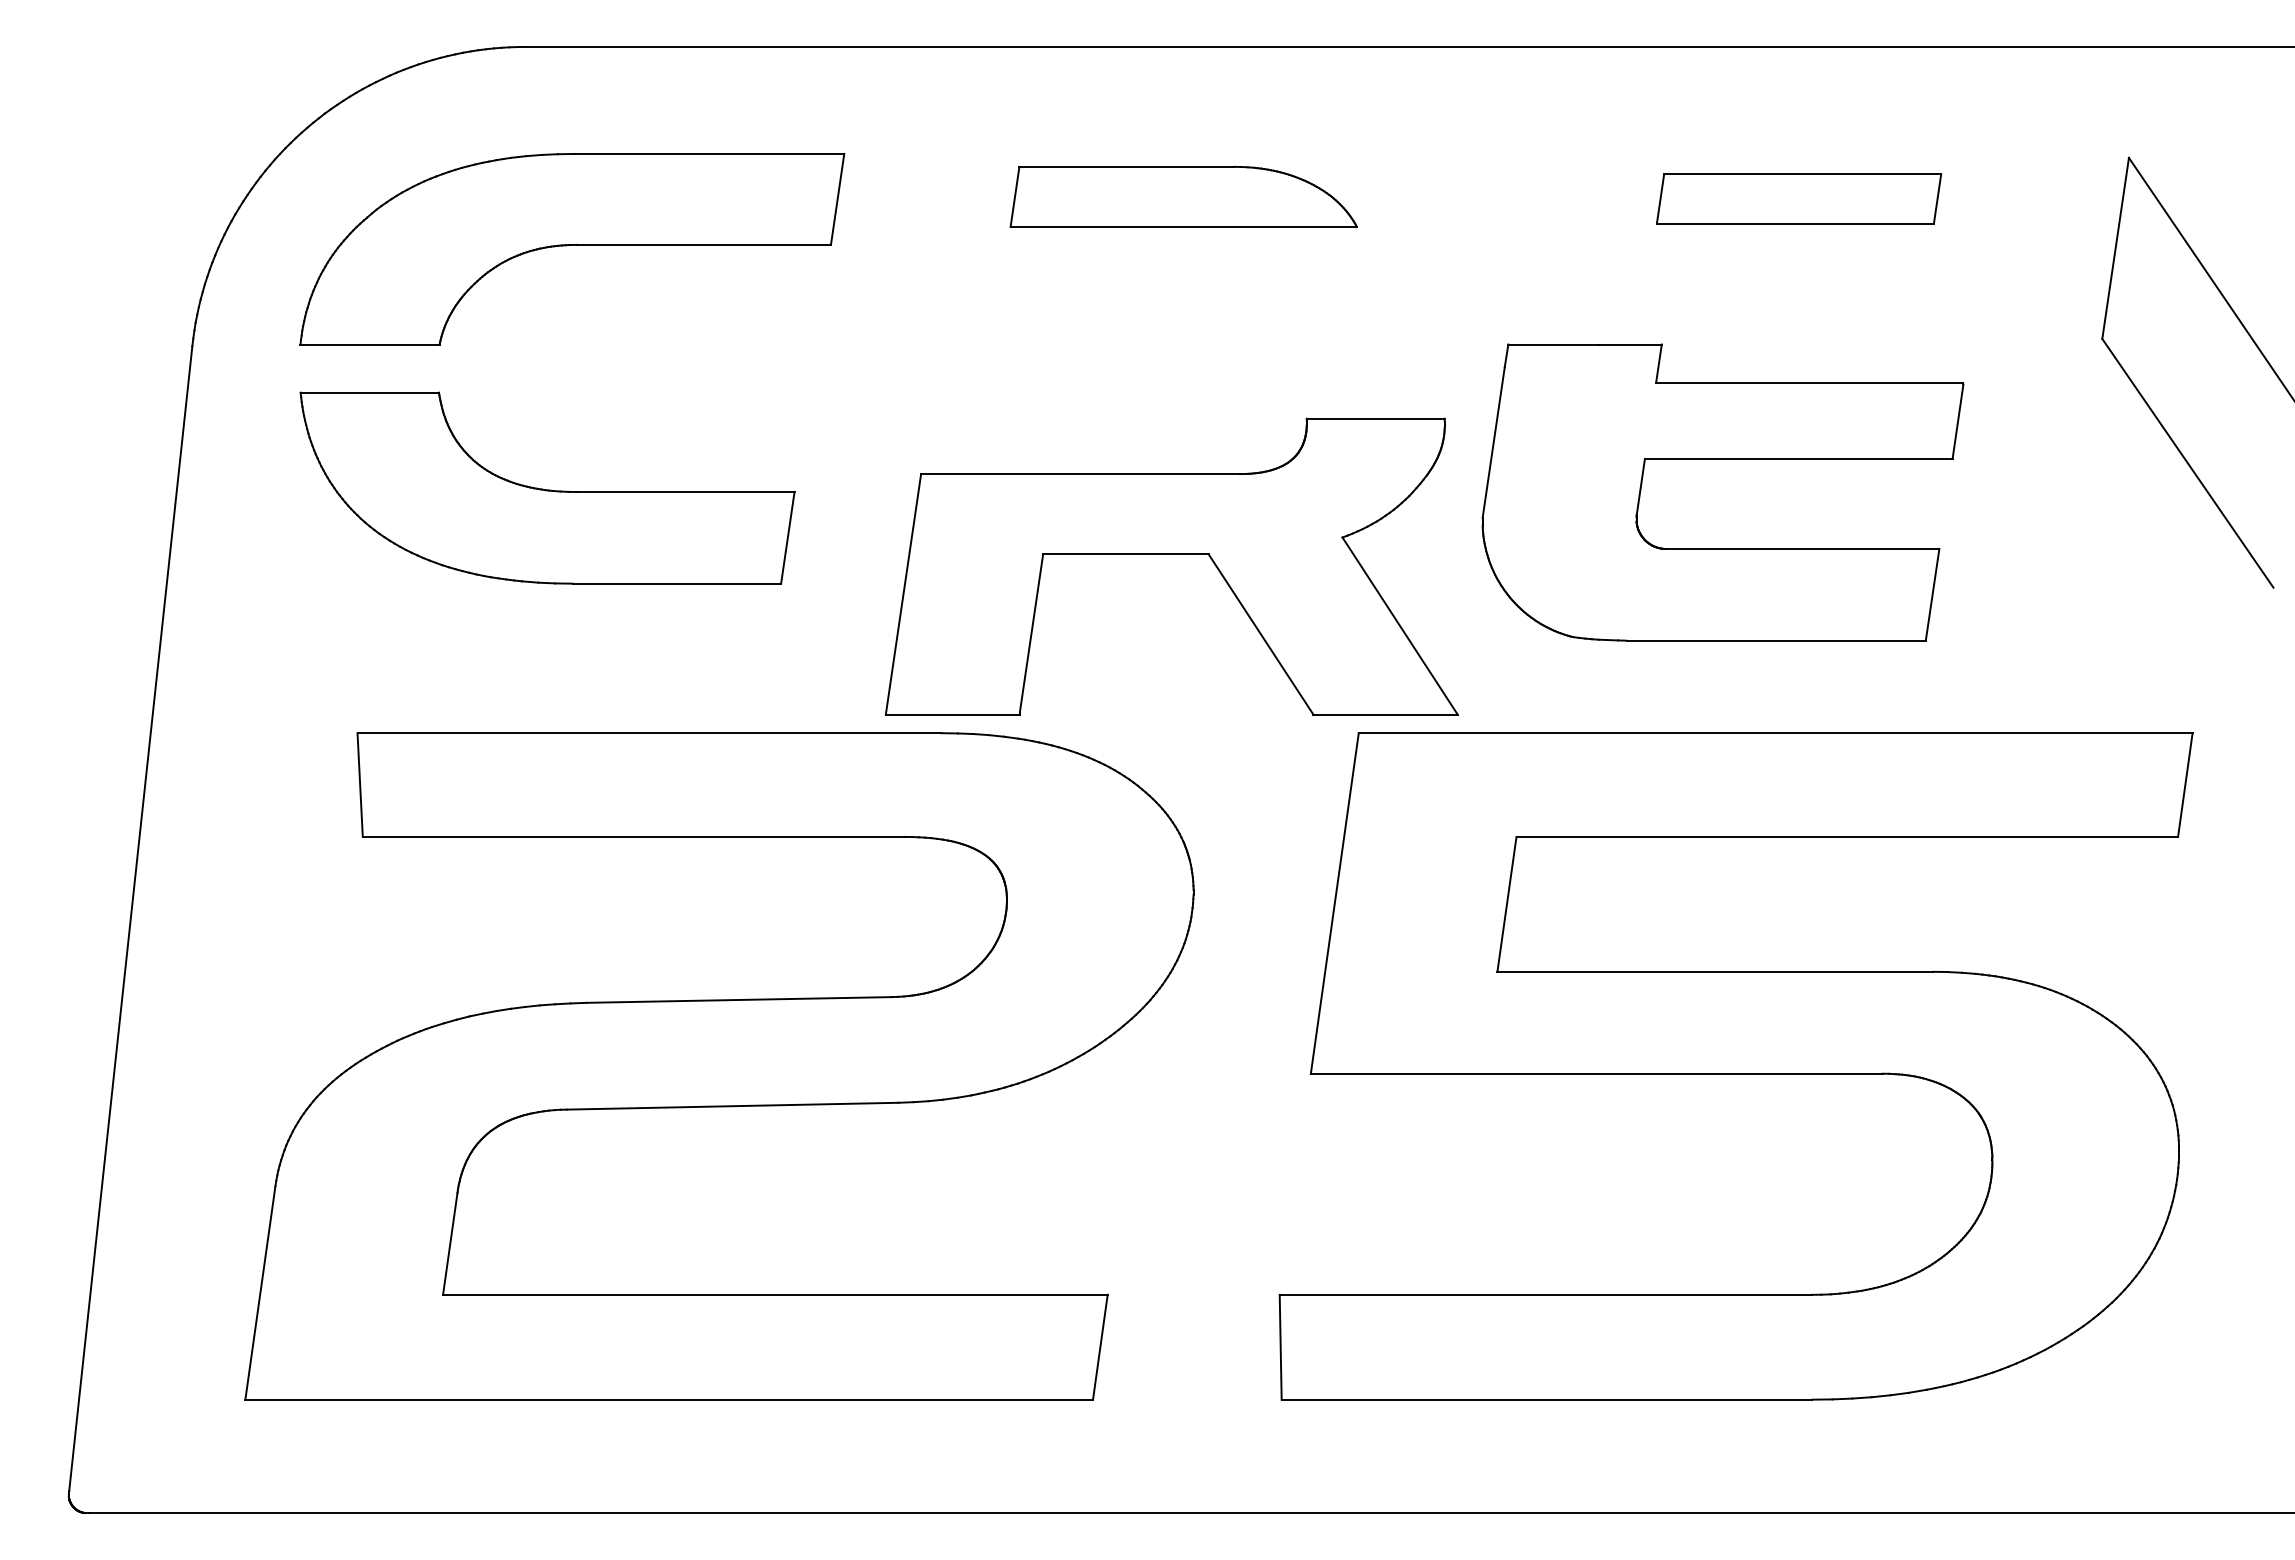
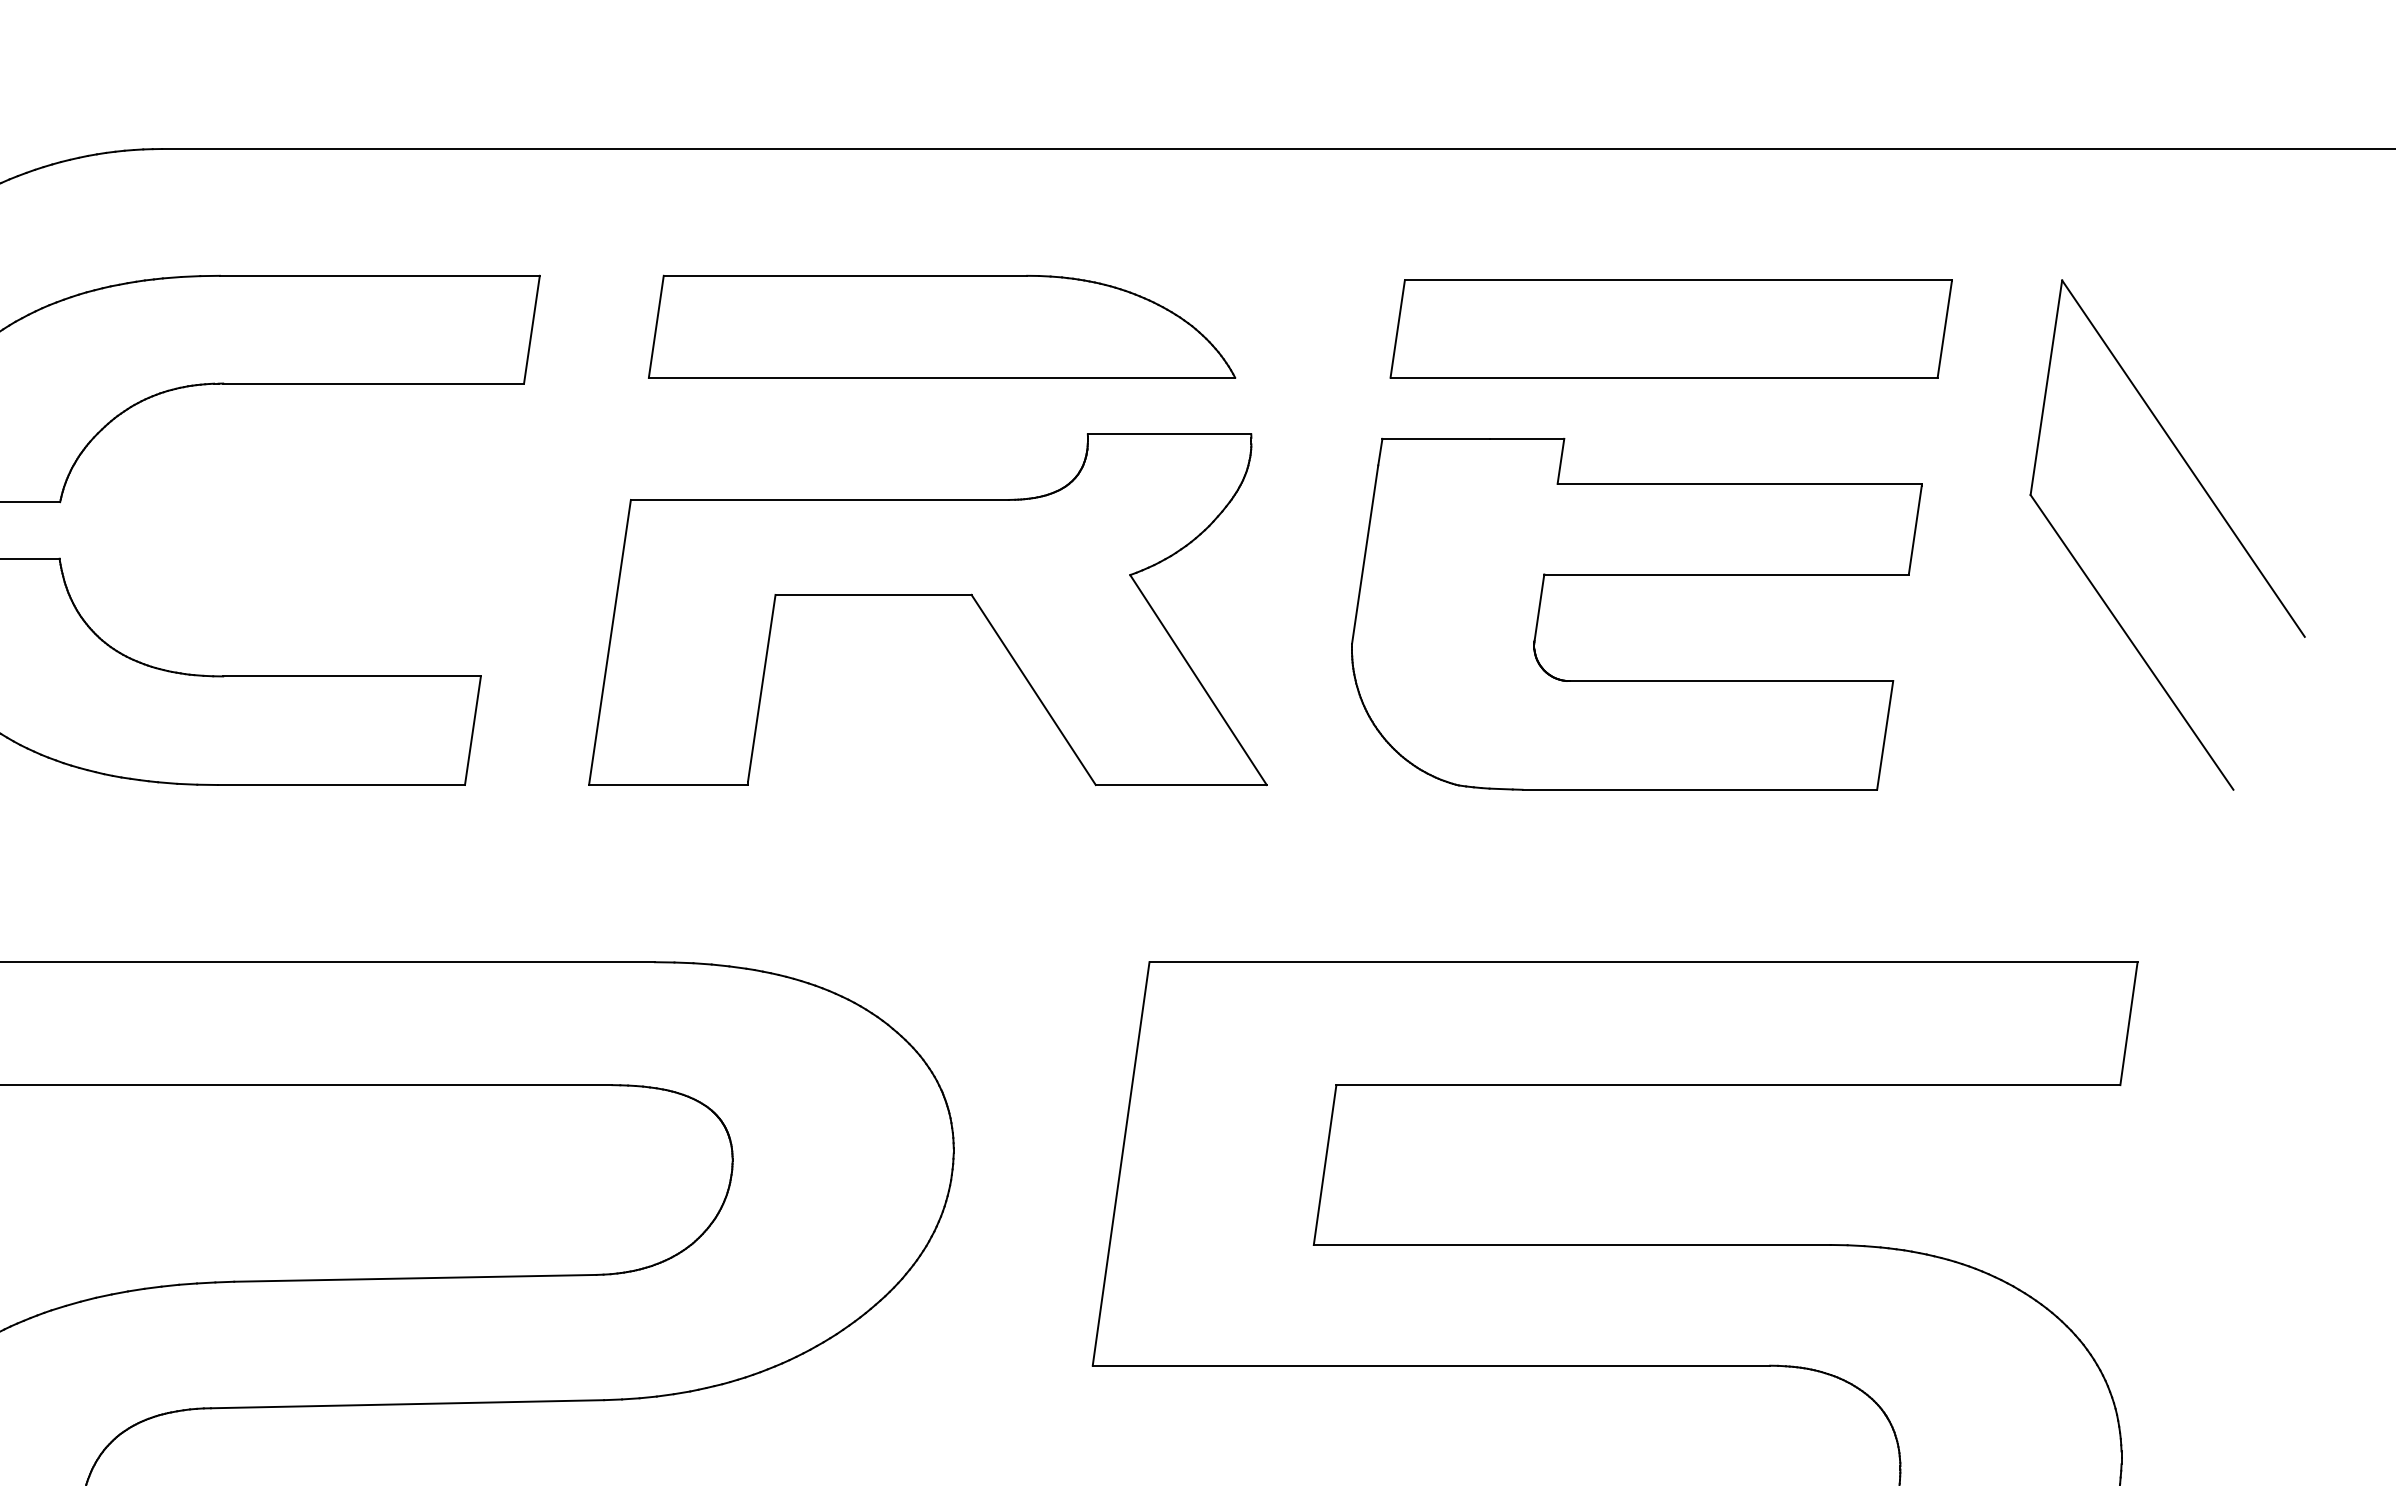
part: (1183, 196) -> (941, 326), size x1.43
part: (1798, 198) -> (1670, 328), size x1.67
part: (1722, 459) -> (1636, 575), moved
part: (1171, 554) -> (927, 595), moved

